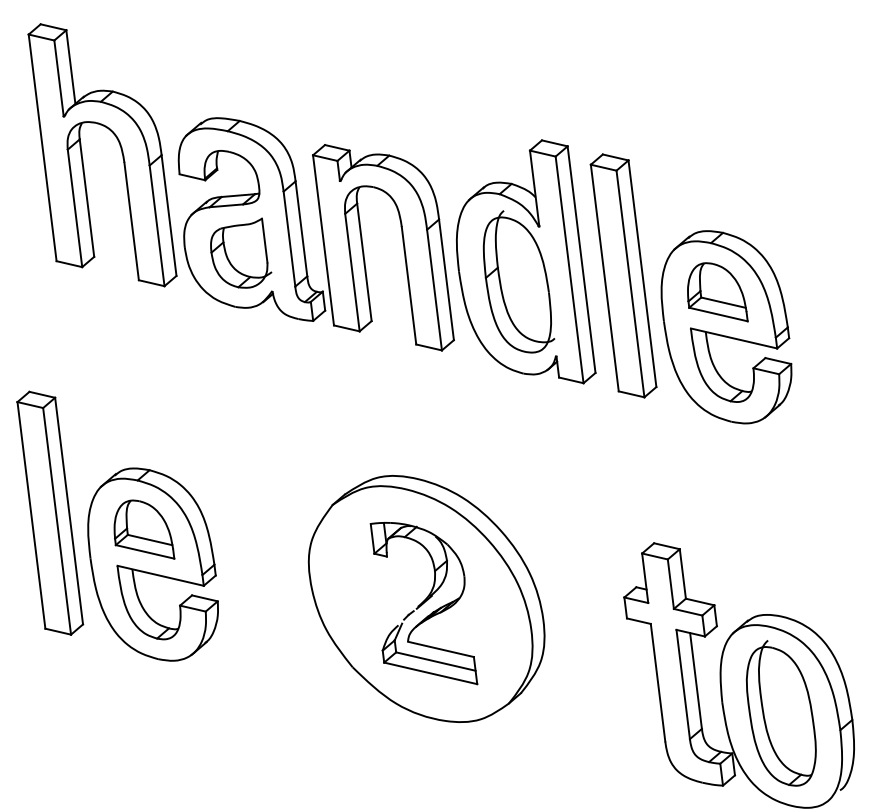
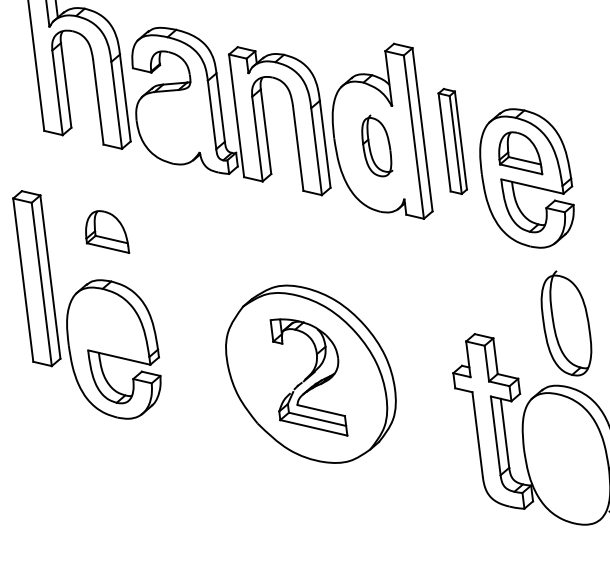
part: (241, 252) -> (177, 124), removed
part: (623, 275) -> (452, 141), size x0.6
part: (518, 281) -> (377, 145), size x0.6
part: (50, 512) -> (37, 278), moved
part: (144, 529) -> (107, 231), moved
part: (780, 713) -> (565, 323), moved

